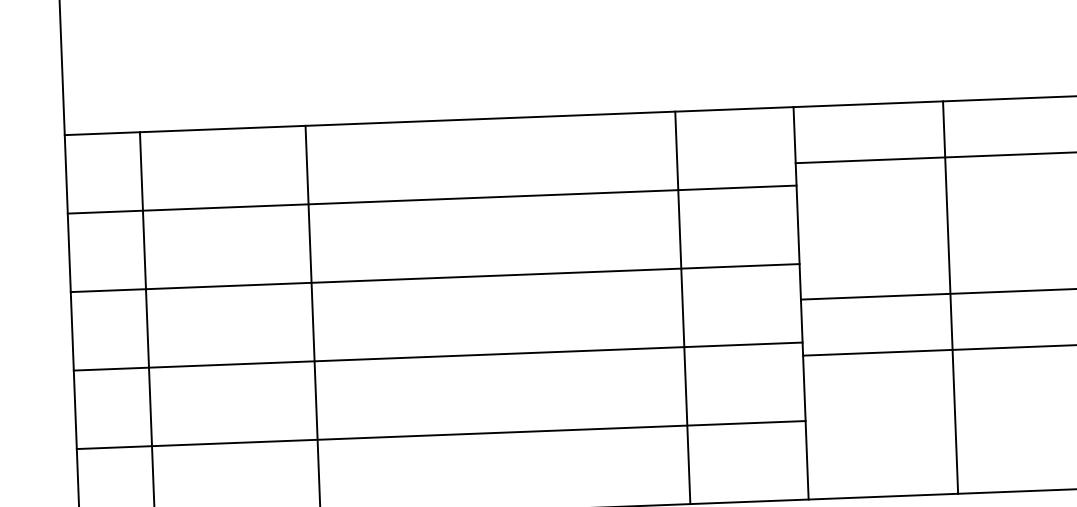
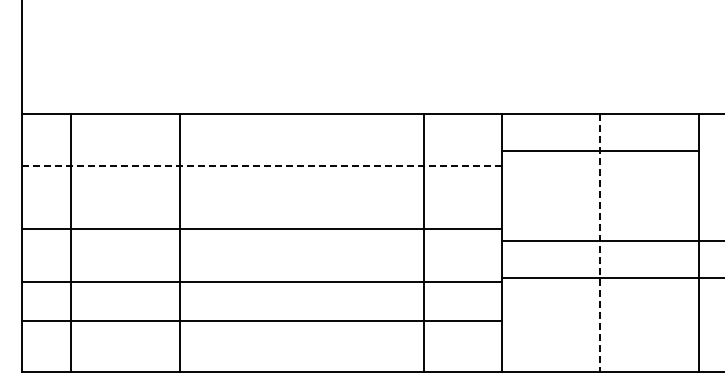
line: (431, 199) -> (261, 165), solid -> dashed
line: (434, 278) -> (261, 229), moved
line: (951, 298) -> (600, 243), solid -> dashed
line: (437, 355) -> (261, 281), moved

